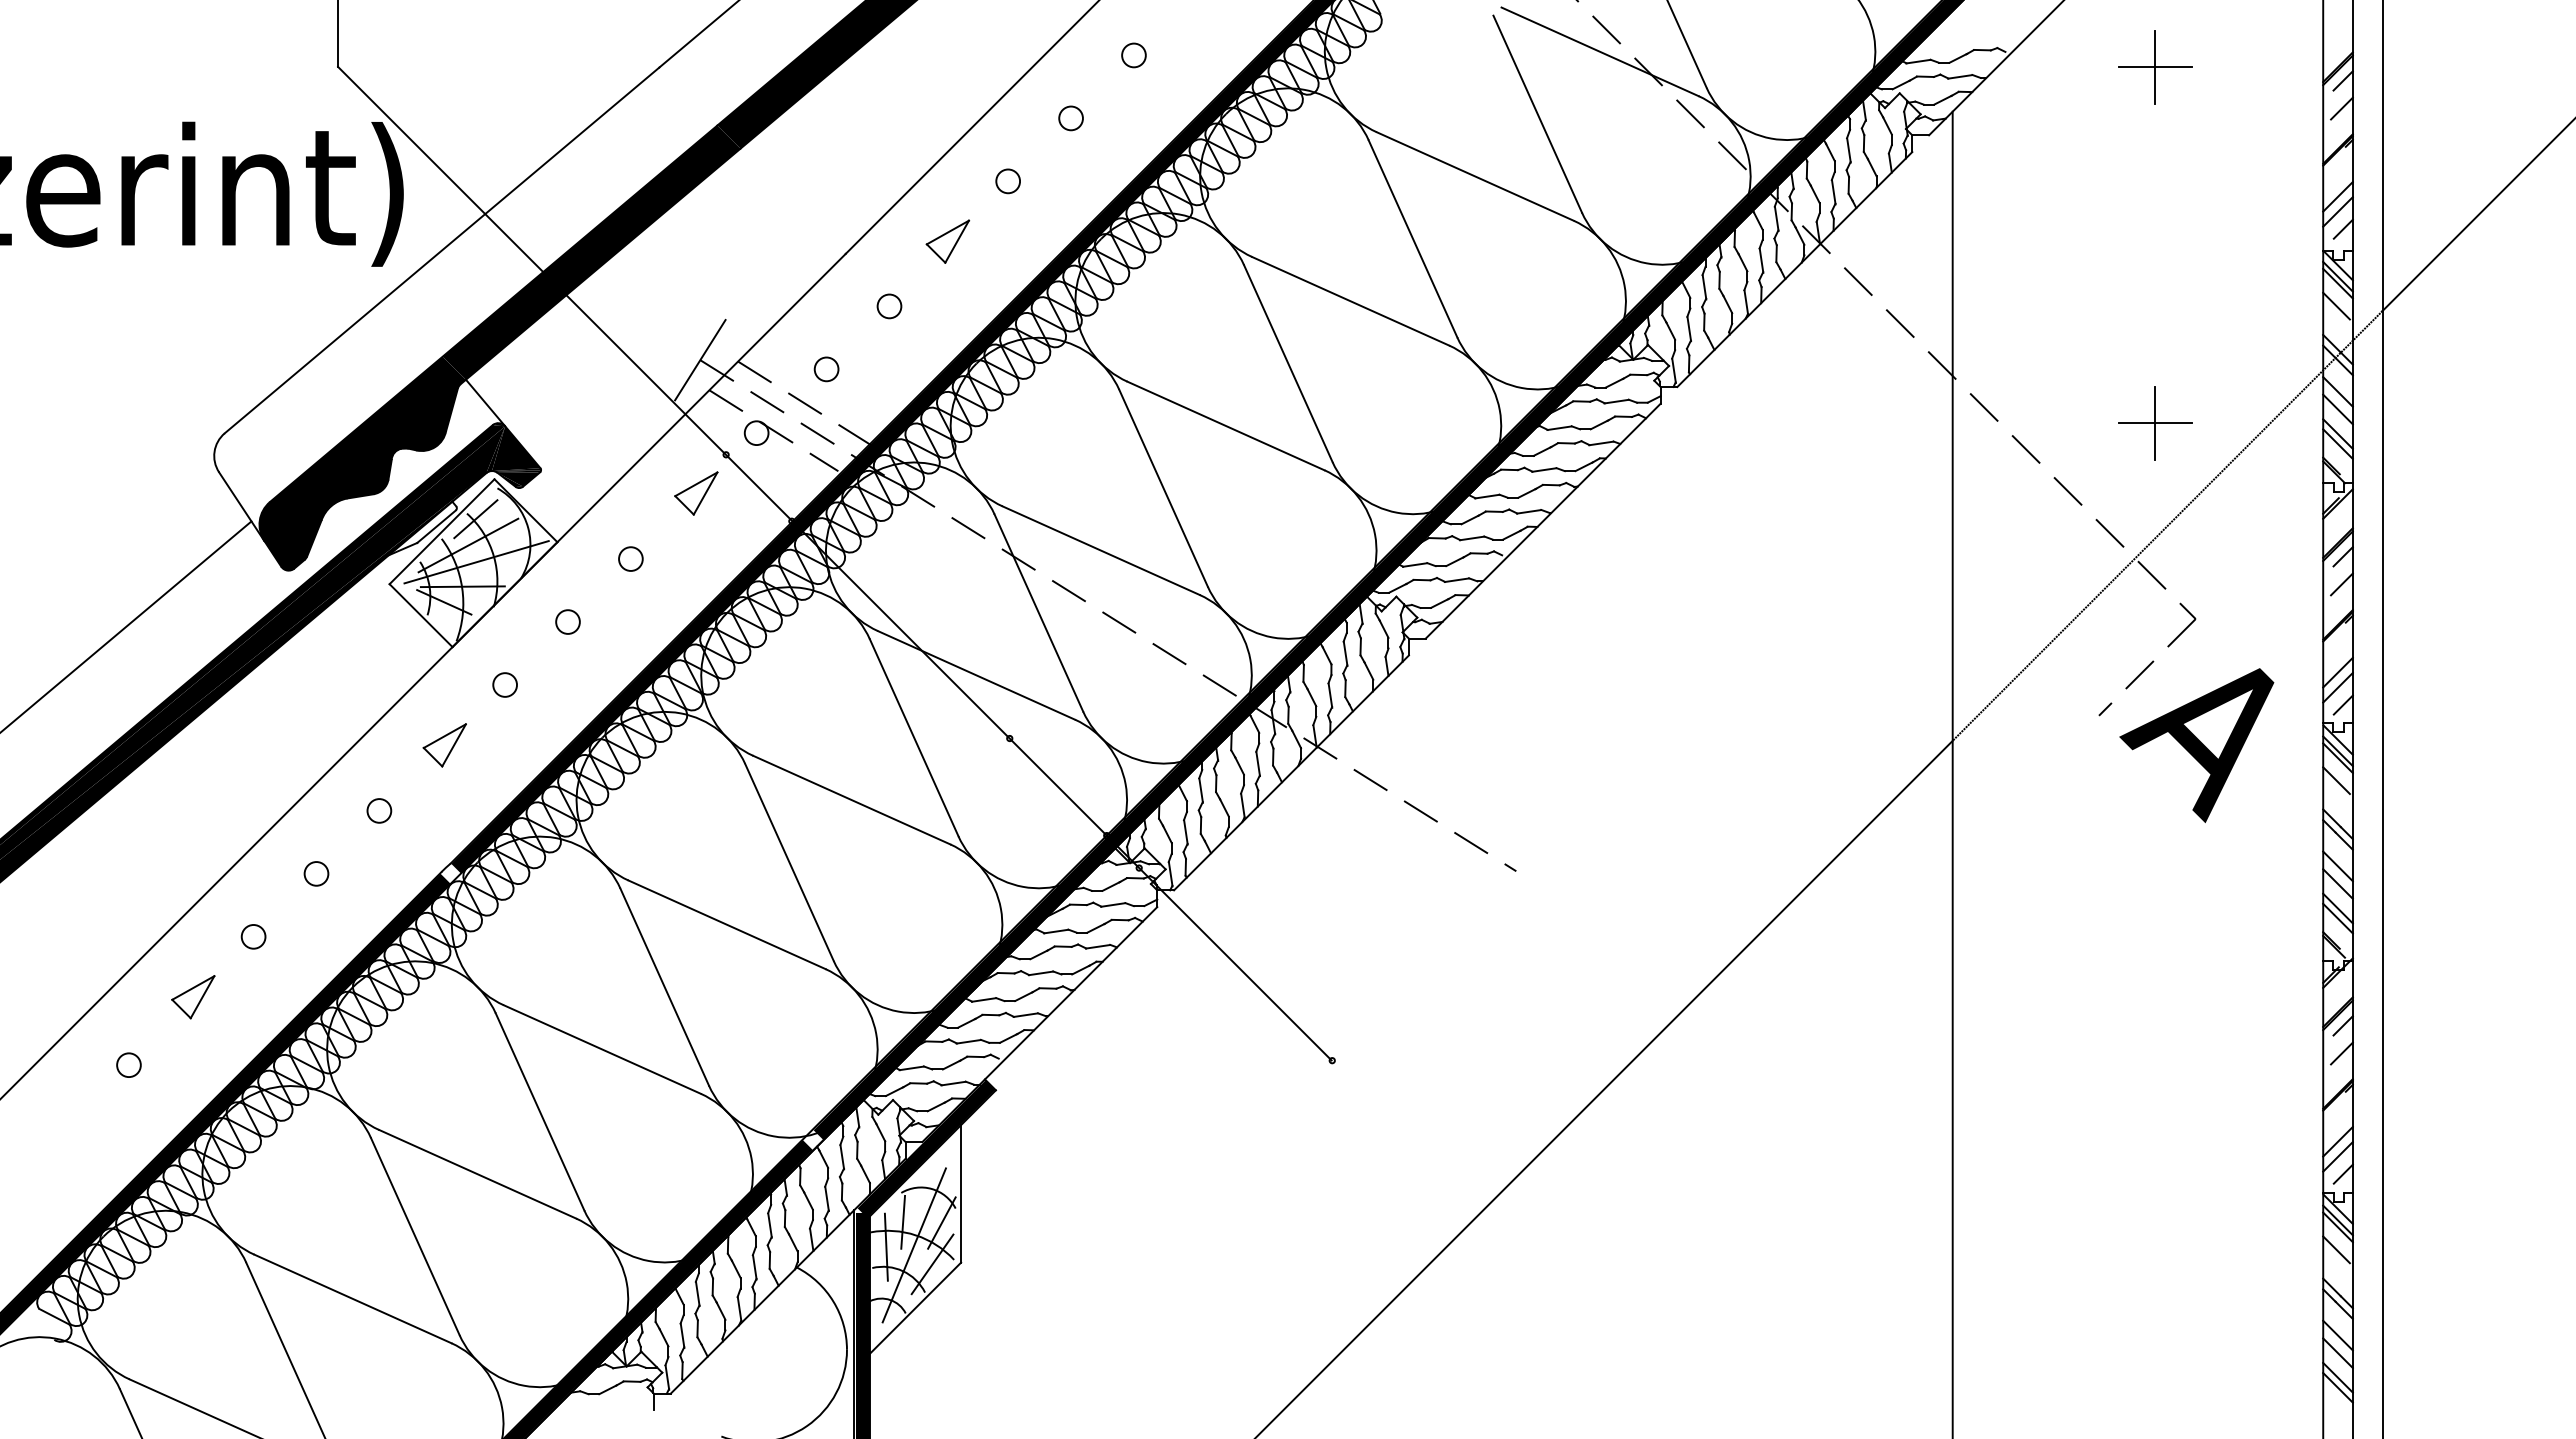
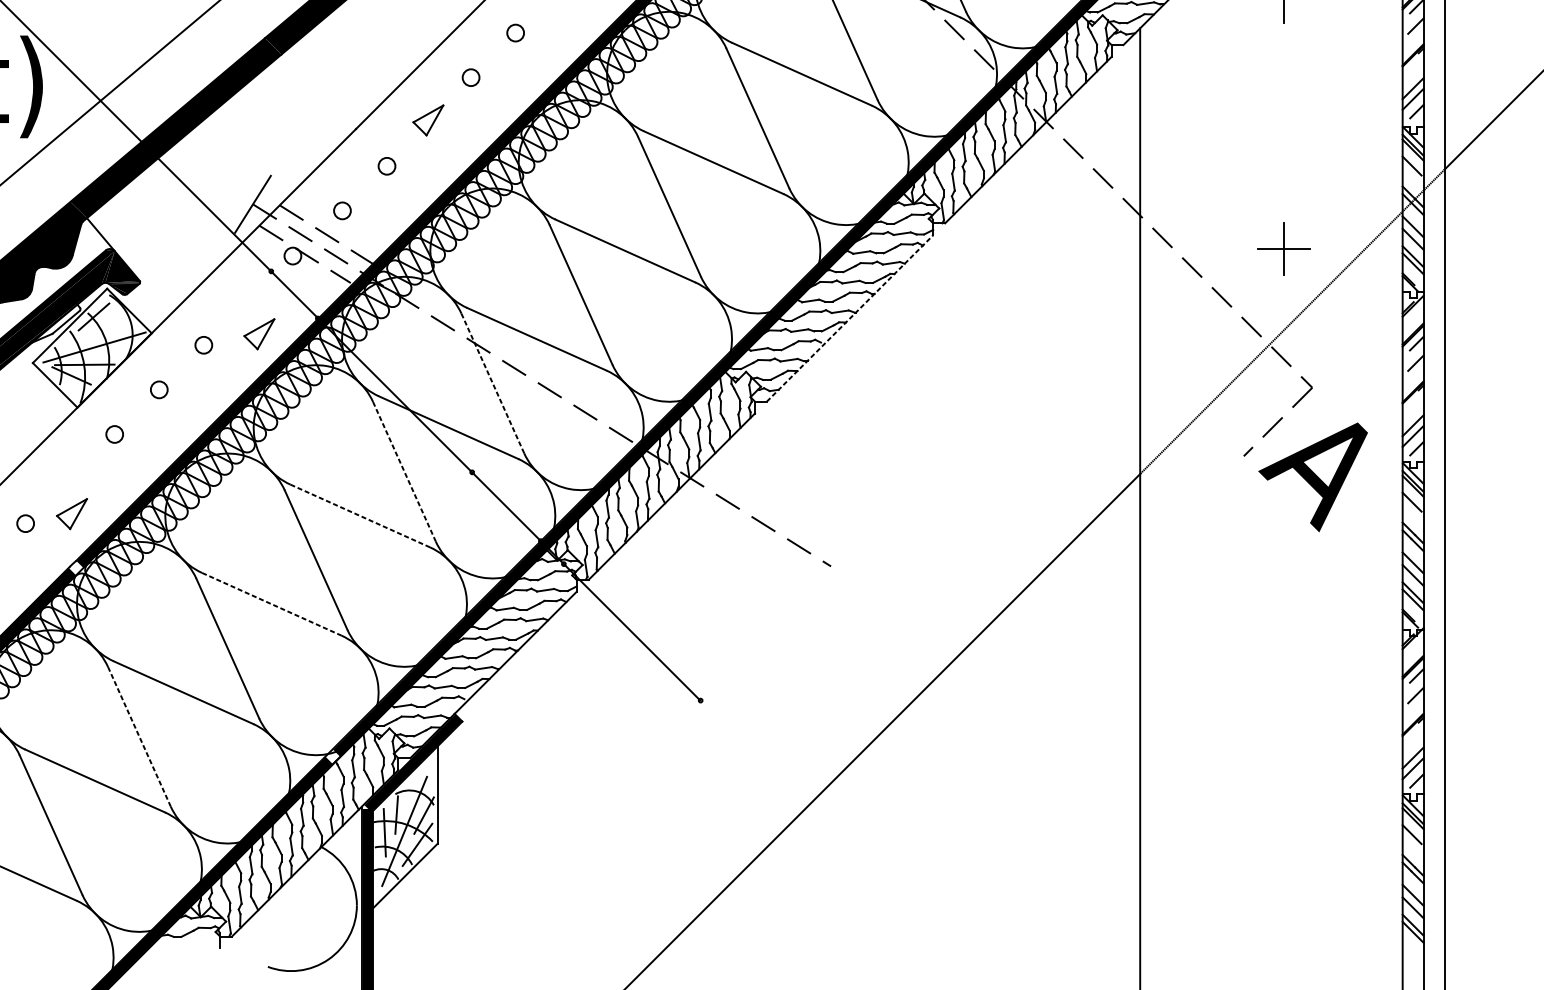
part: (696, 493) -> (259, 334), moved
line: (1543, 520) -> (850, 317), solid -> dashed
line: (468, 545) -> (88, 335), removed
line: (1038, 612) -> (492, 383), solid -> dashed
line: (913, 737) -> (404, 471), solid -> dashed
part: (444, 745) -> (71, 514), moved
line: (851, 799) -> (360, 515), solid -> dashed
line: (726, 924) -> (271, 604), solid -> dashed
line: (539, 1111) -> (139, 736), solid -> dashed

